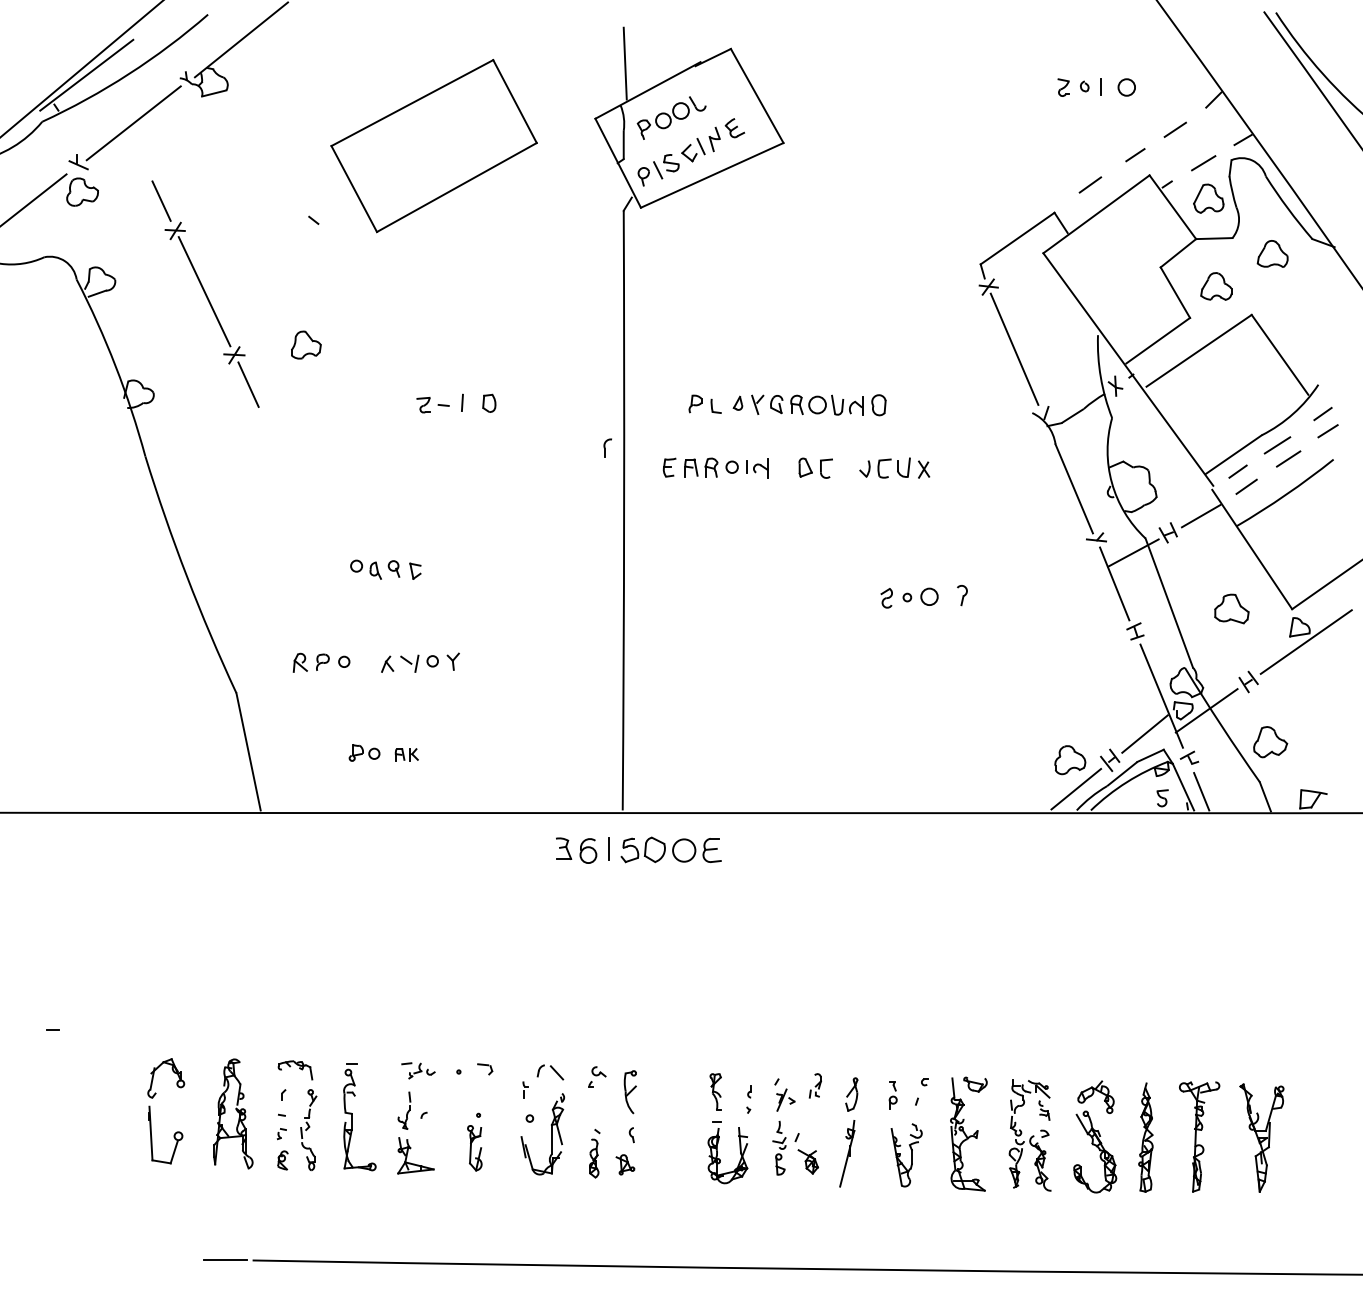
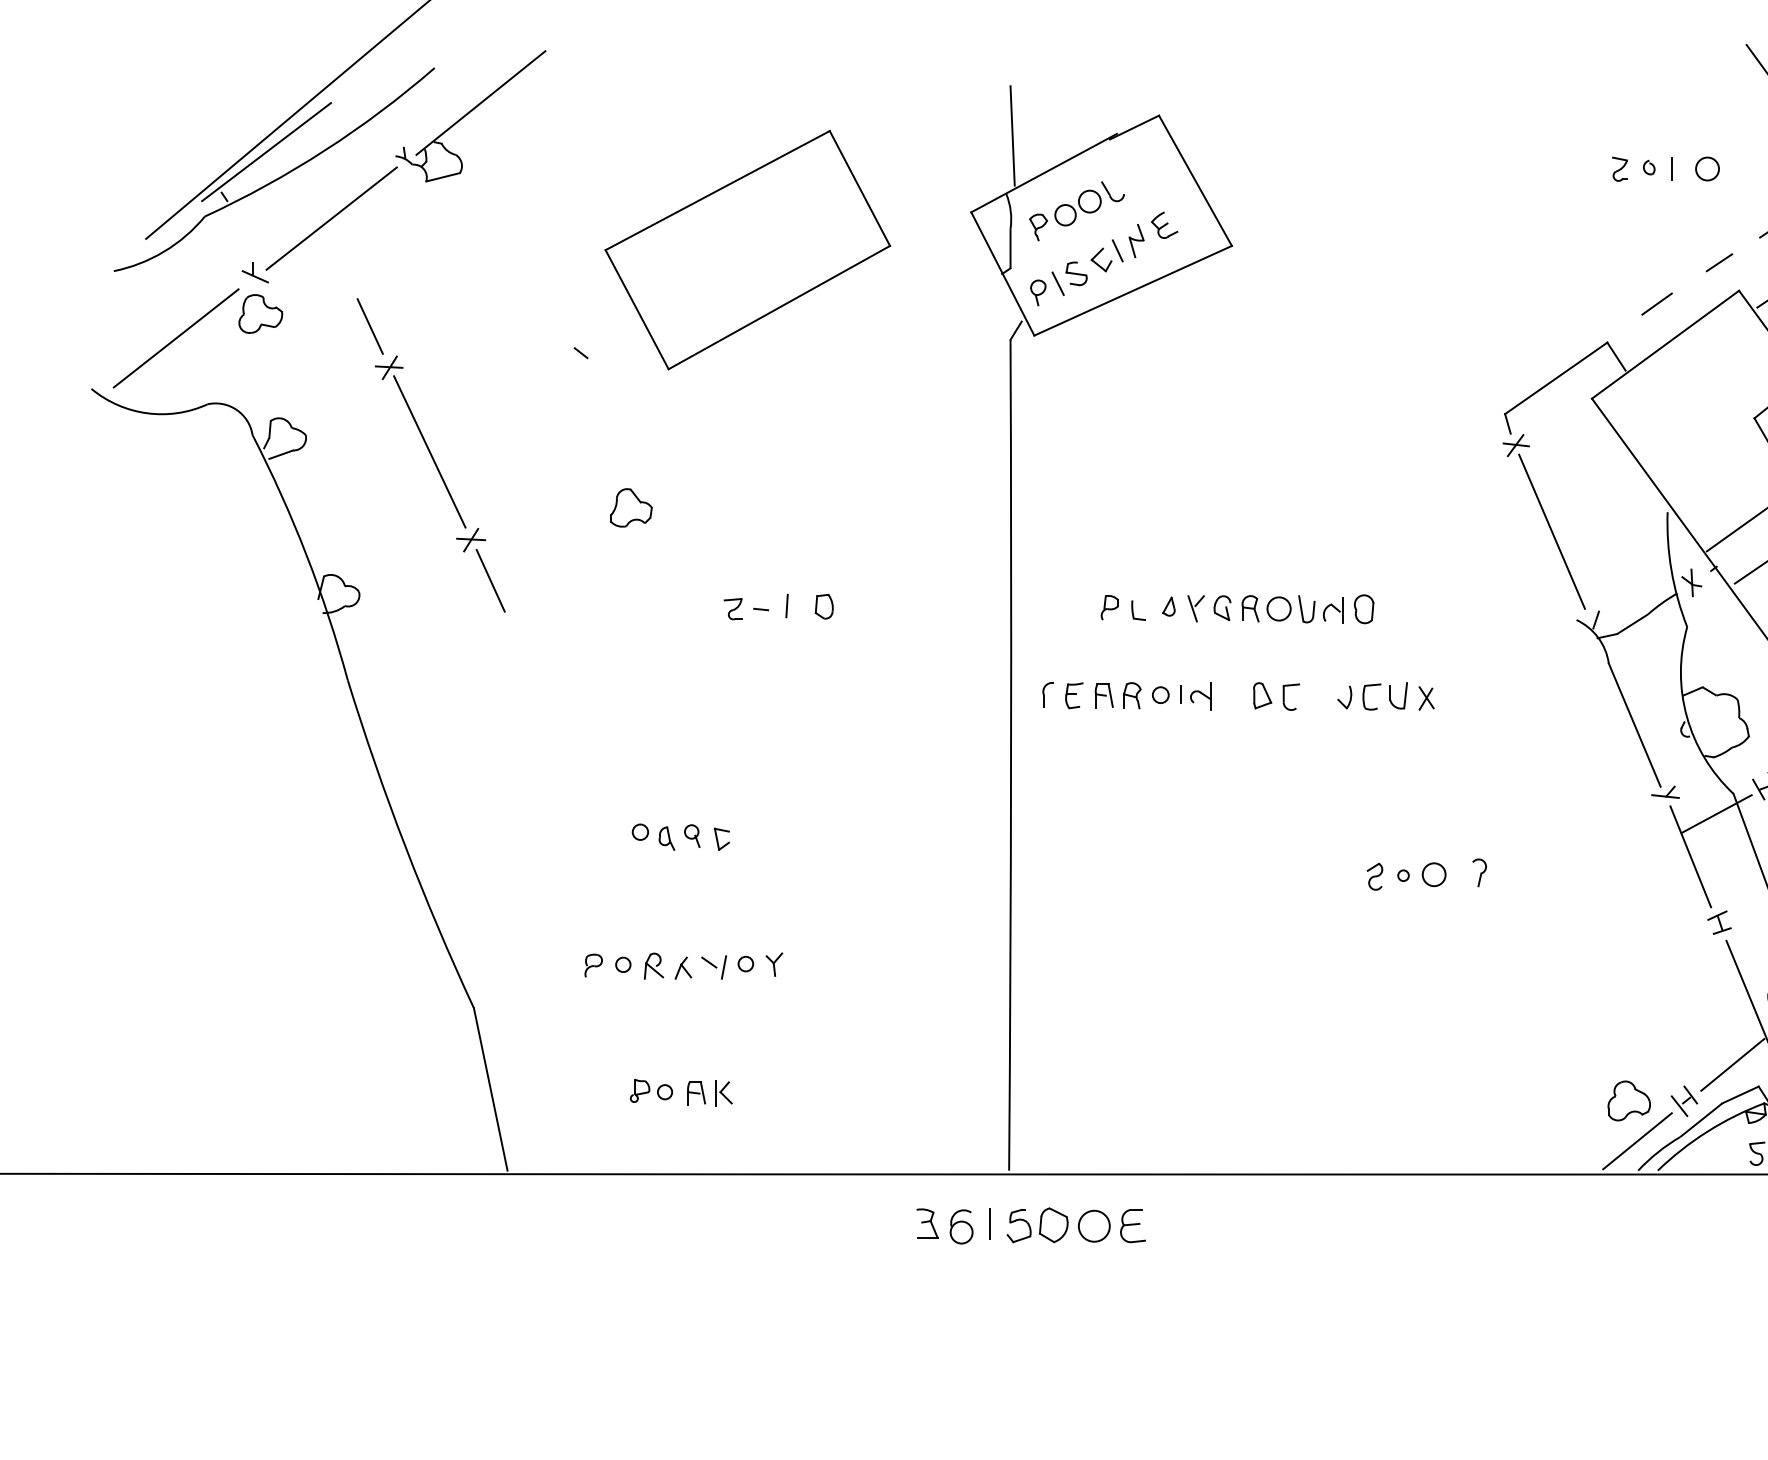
part: (306, 344) -> (631, 507), moved
part: (607, 447) -> (1047, 694), moved
part: (299, 662) -> (652, 965), moved
part: (406, 754) -> (709, 1093), size x1.43

